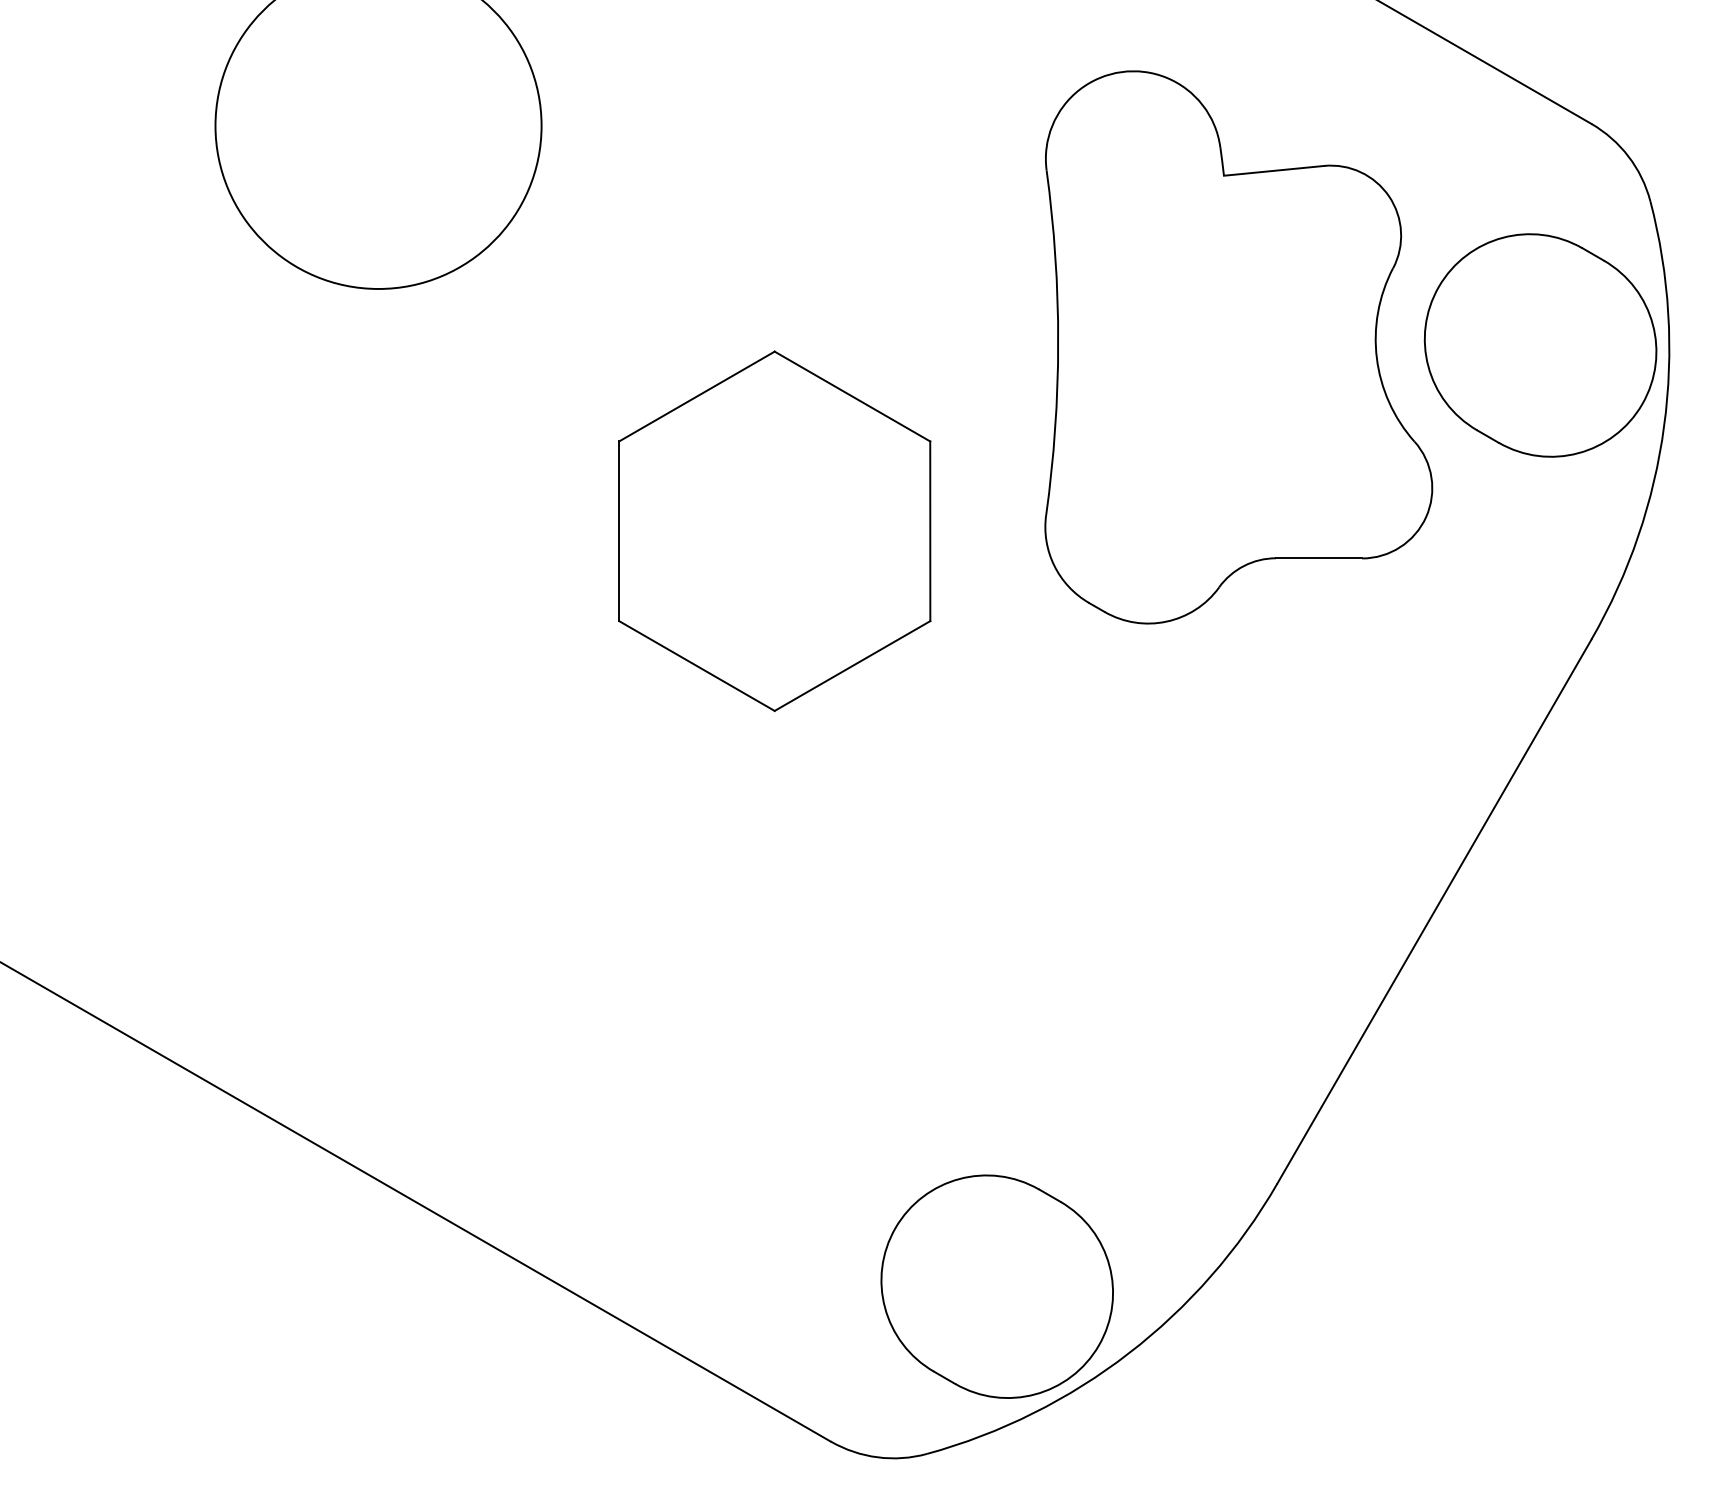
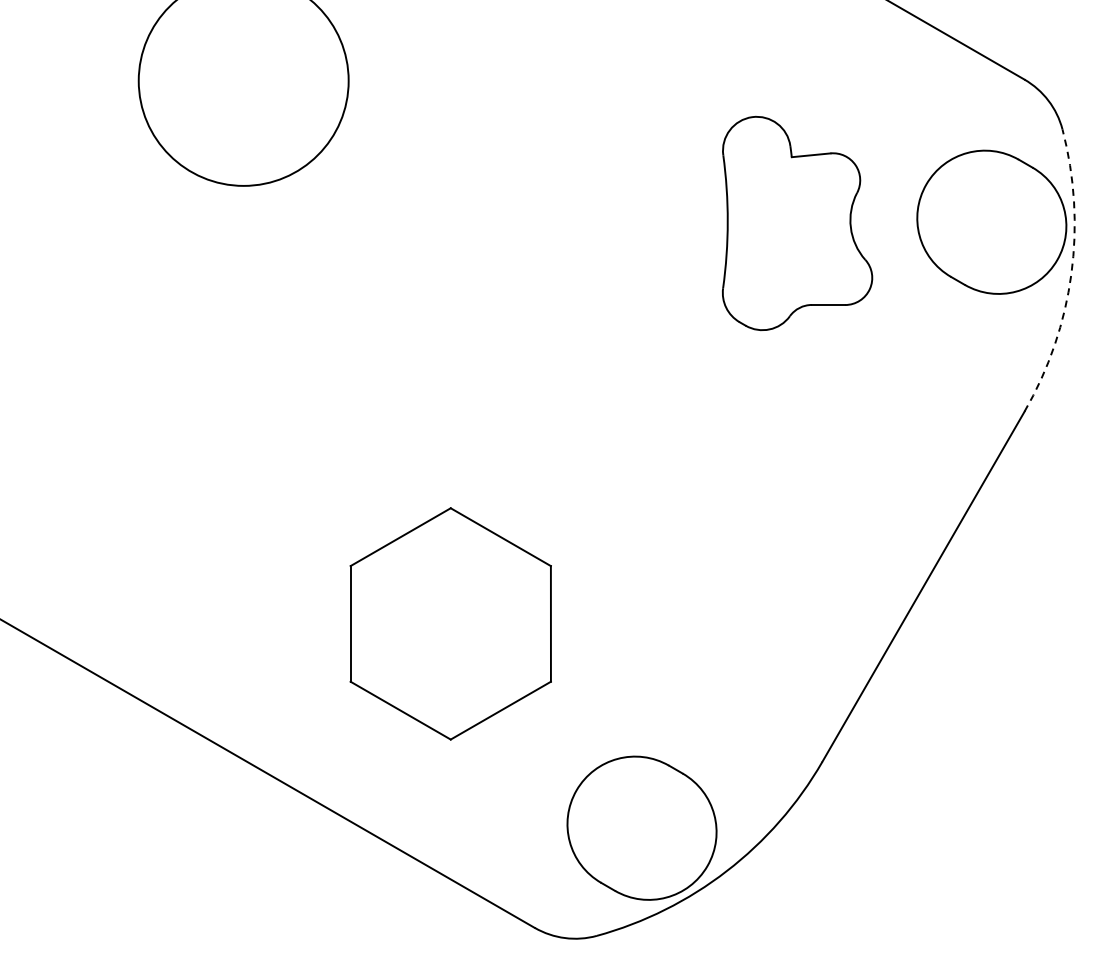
part: (1238, 347) -> (797, 223), size x0.6
arc: (1664, 426) -> (1071, 274), solid -> dashed
part: (774, 530) -> (450, 623), moved

